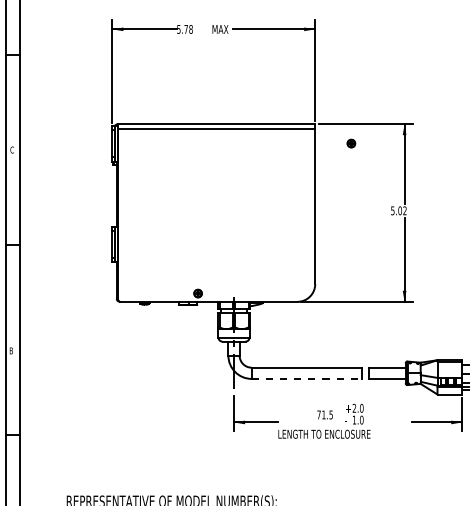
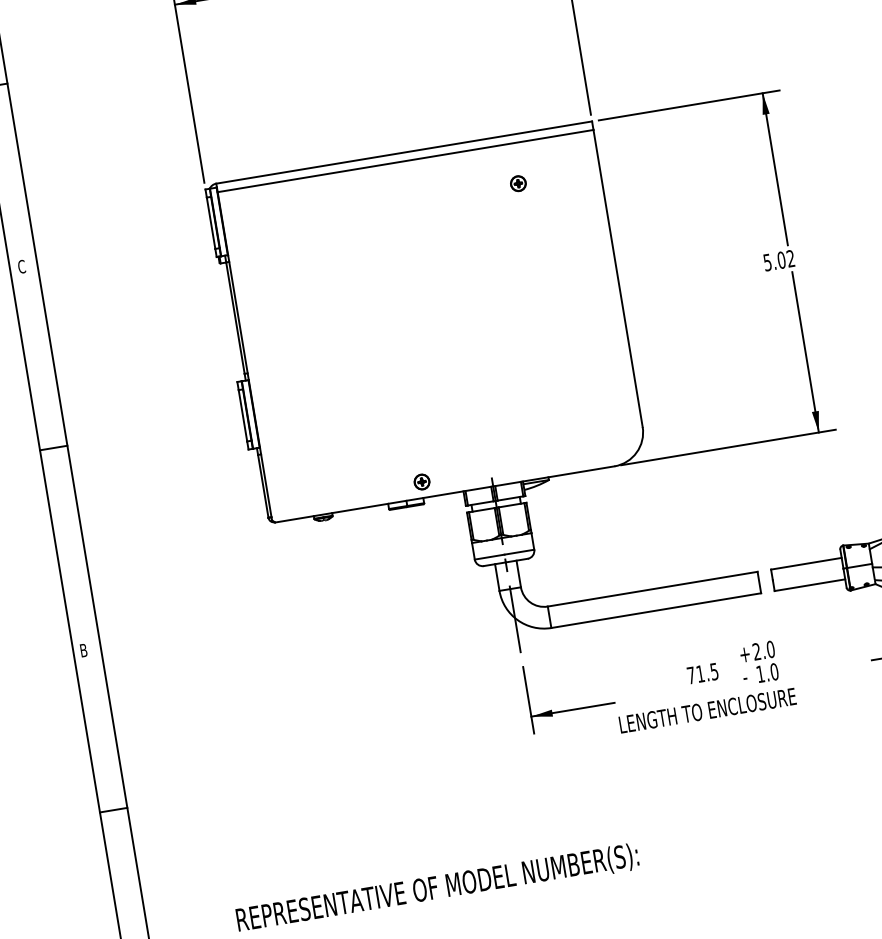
part: (351, 143) -> (518, 183), moved
line: (306, 378) -> (655, 609), dashed -> solid

